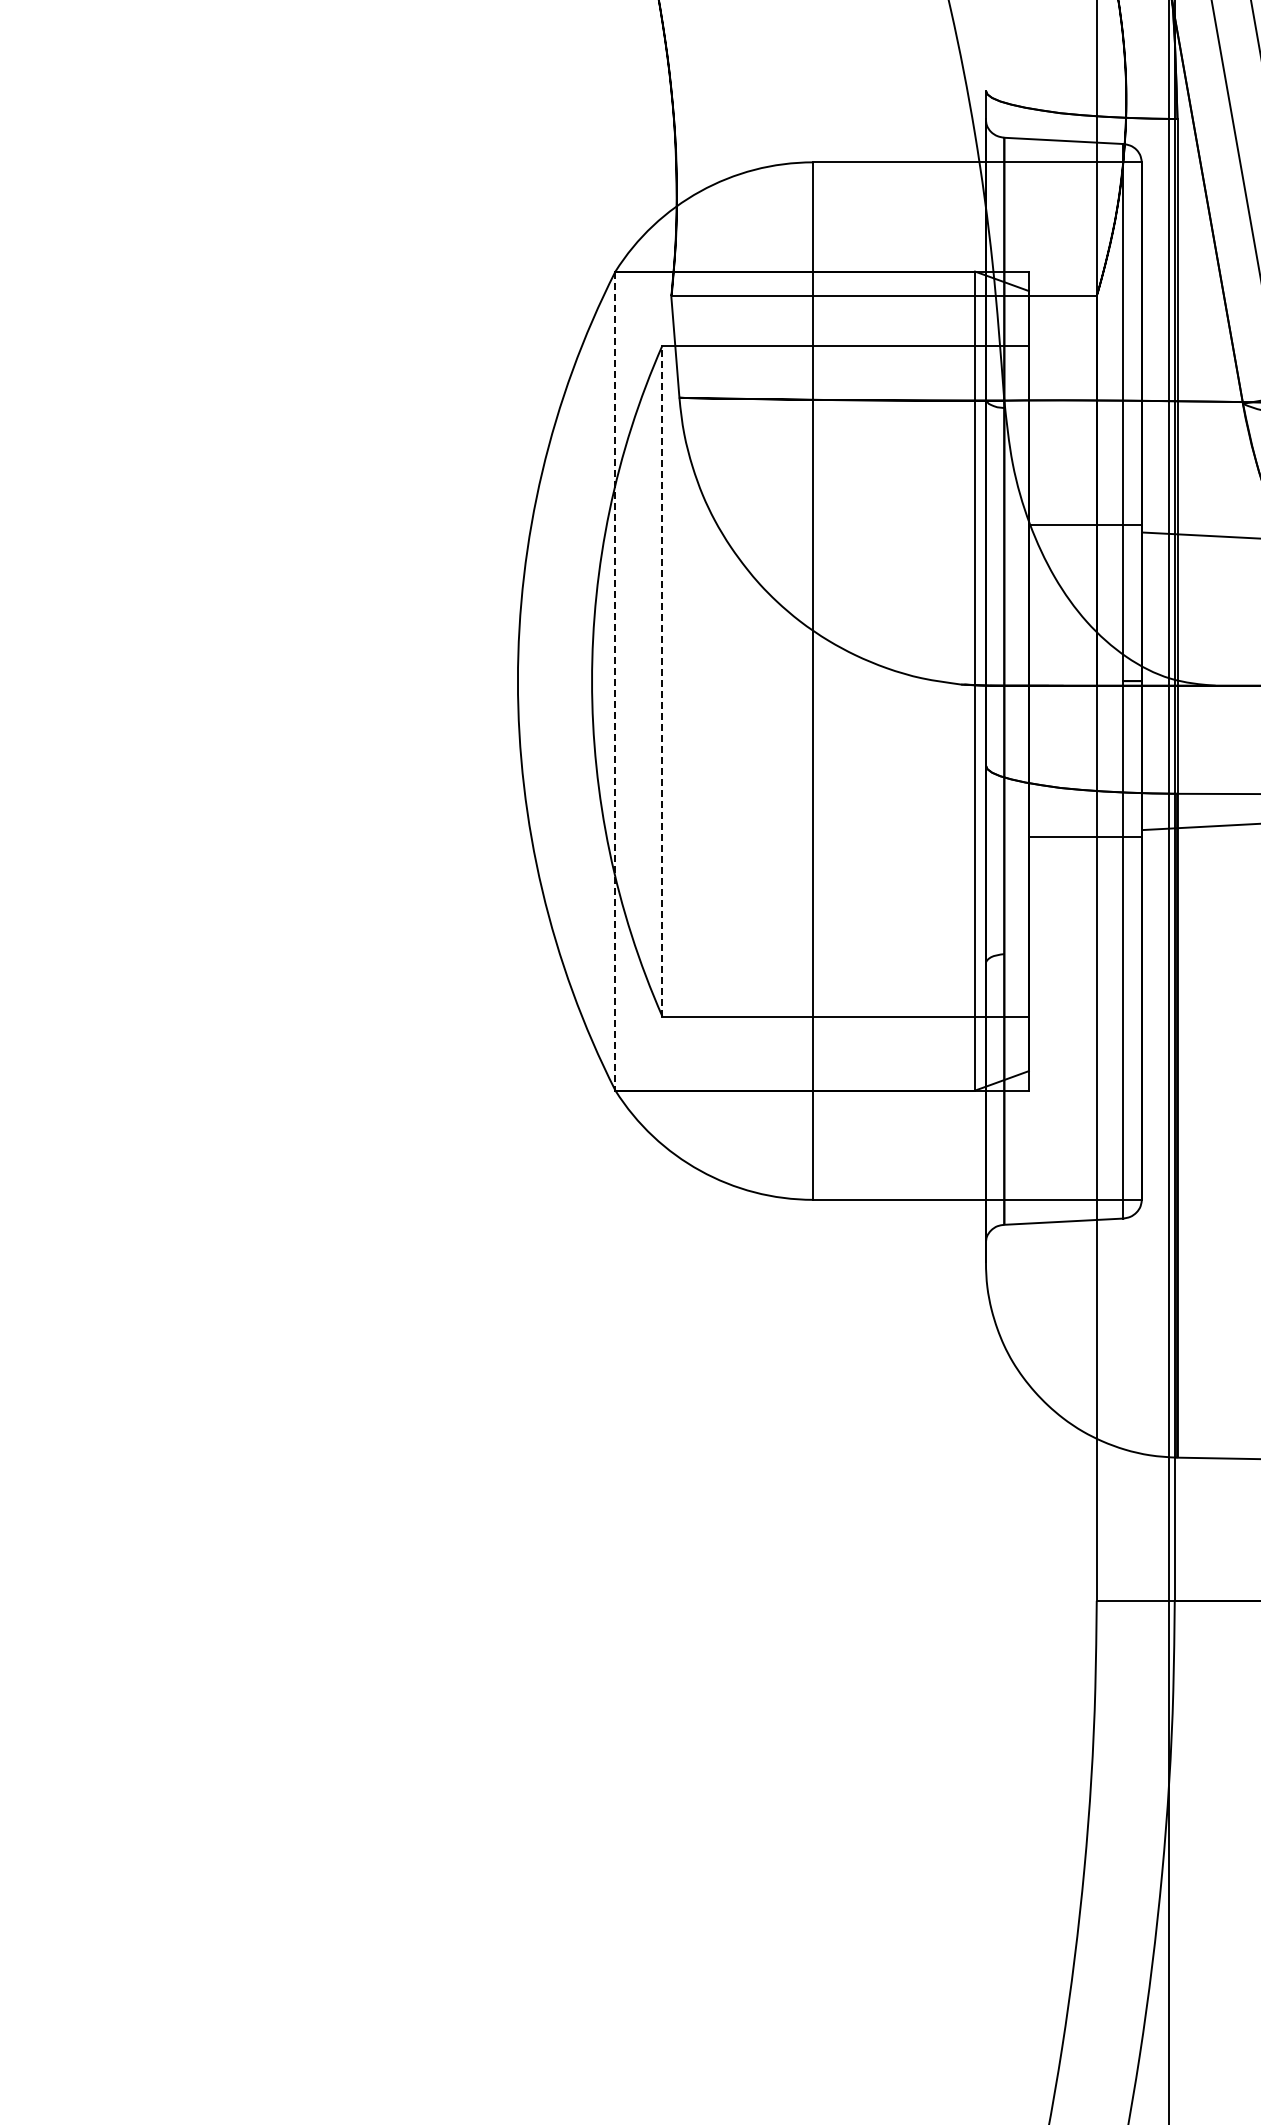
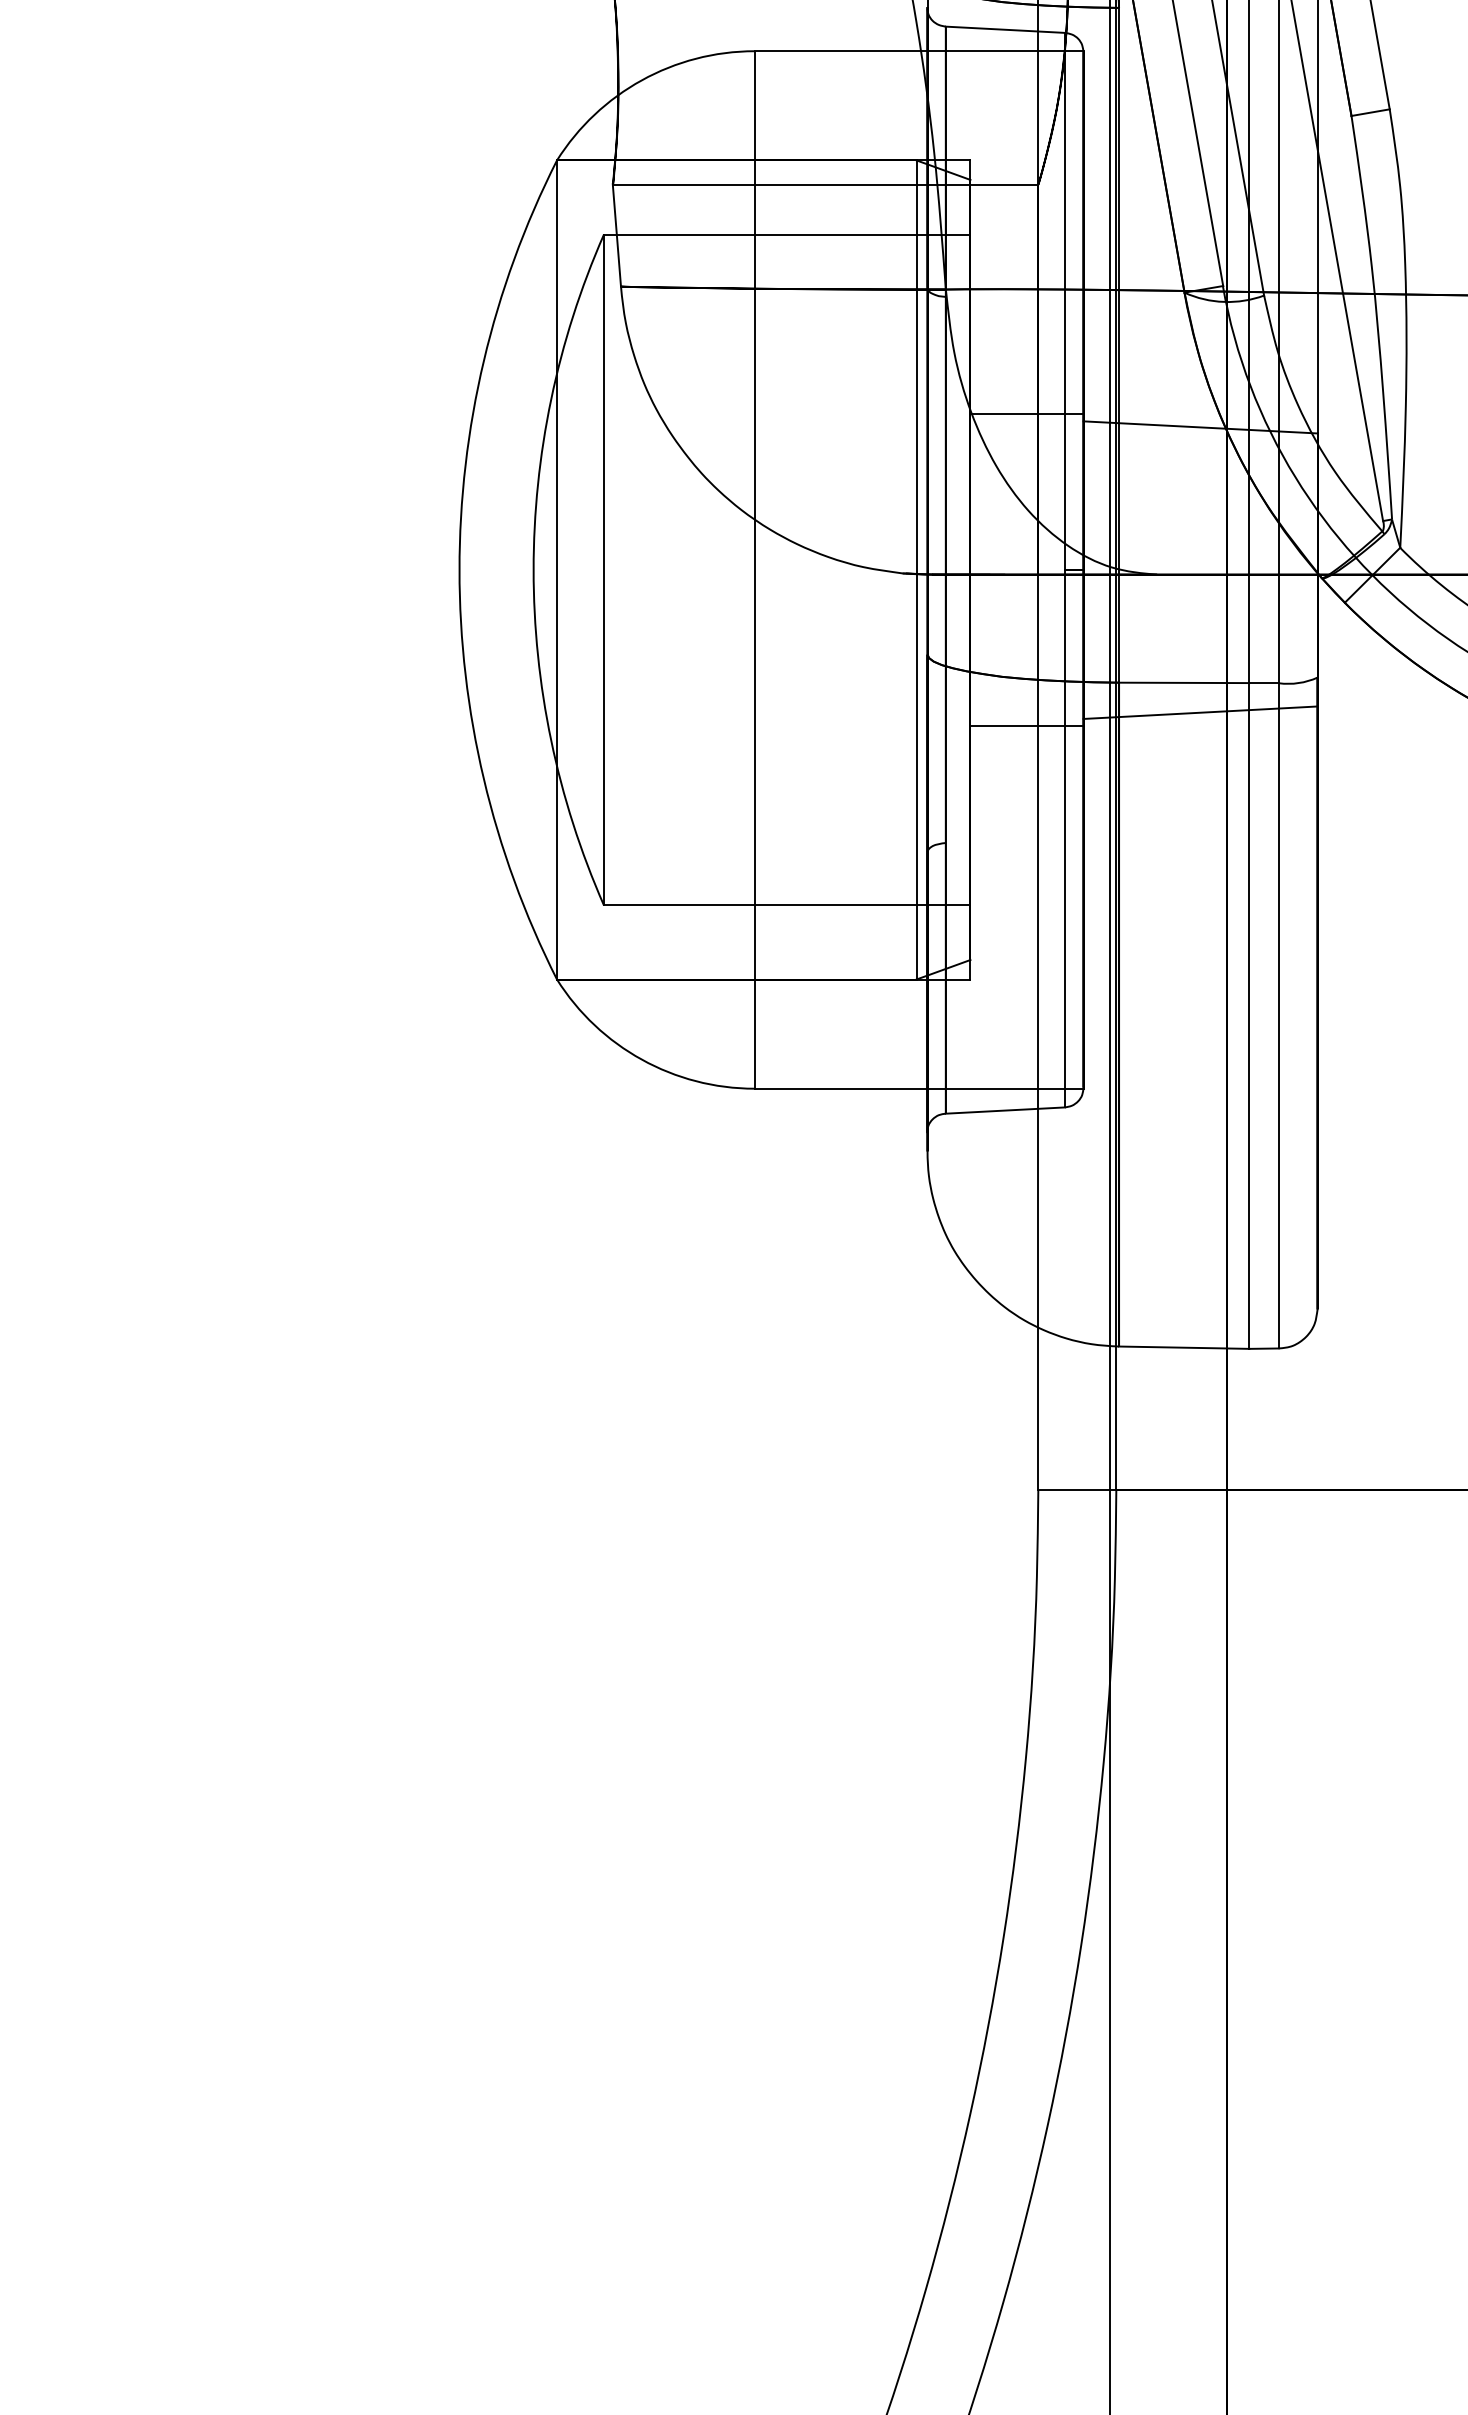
line: (615, 680) -> (557, 569), dashed -> solid
line: (661, 680) -> (603, 569), dashed -> solid

